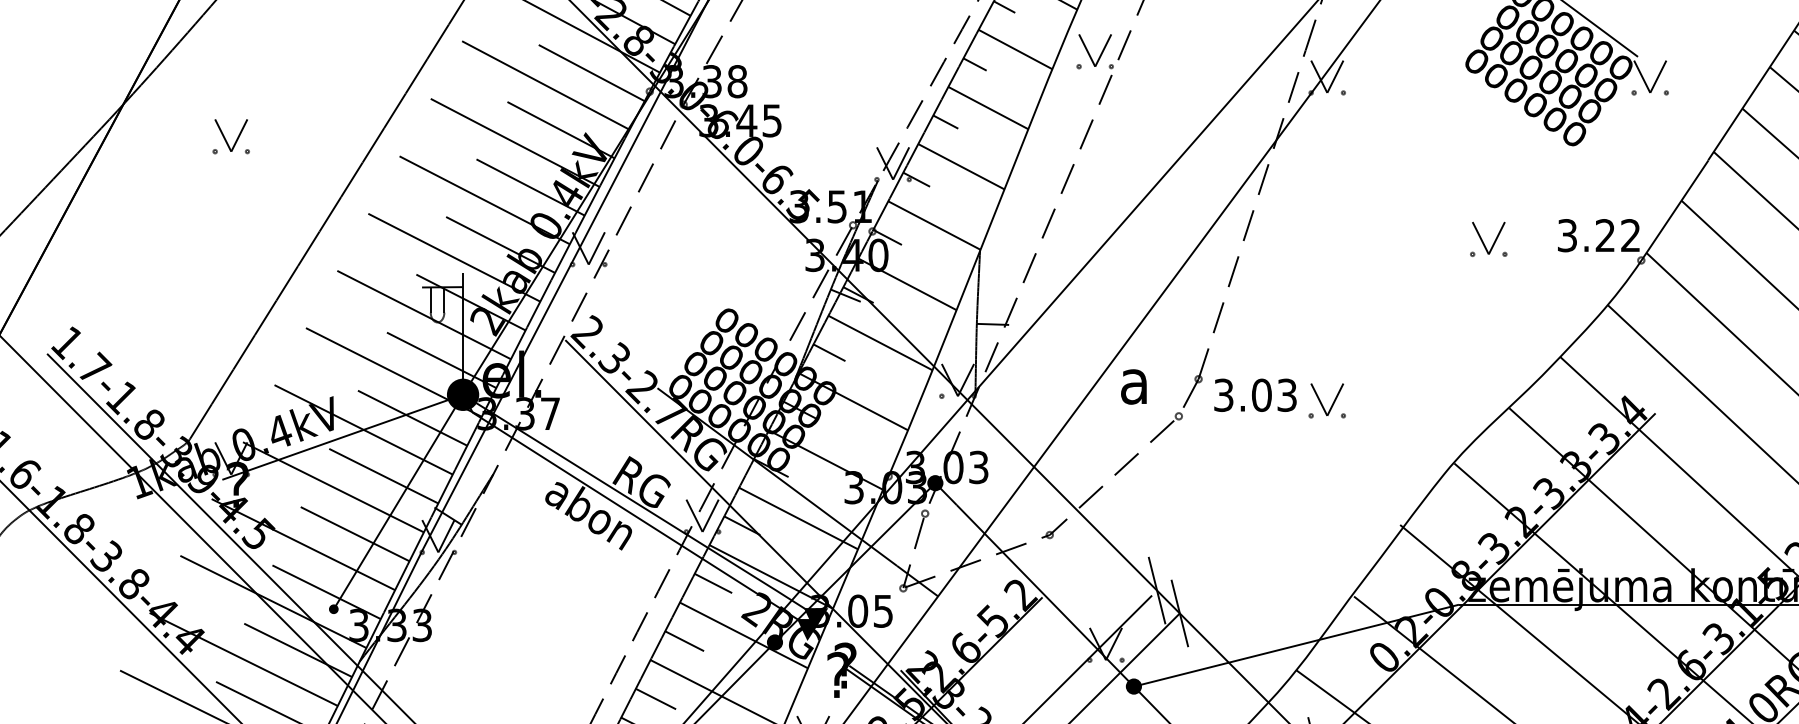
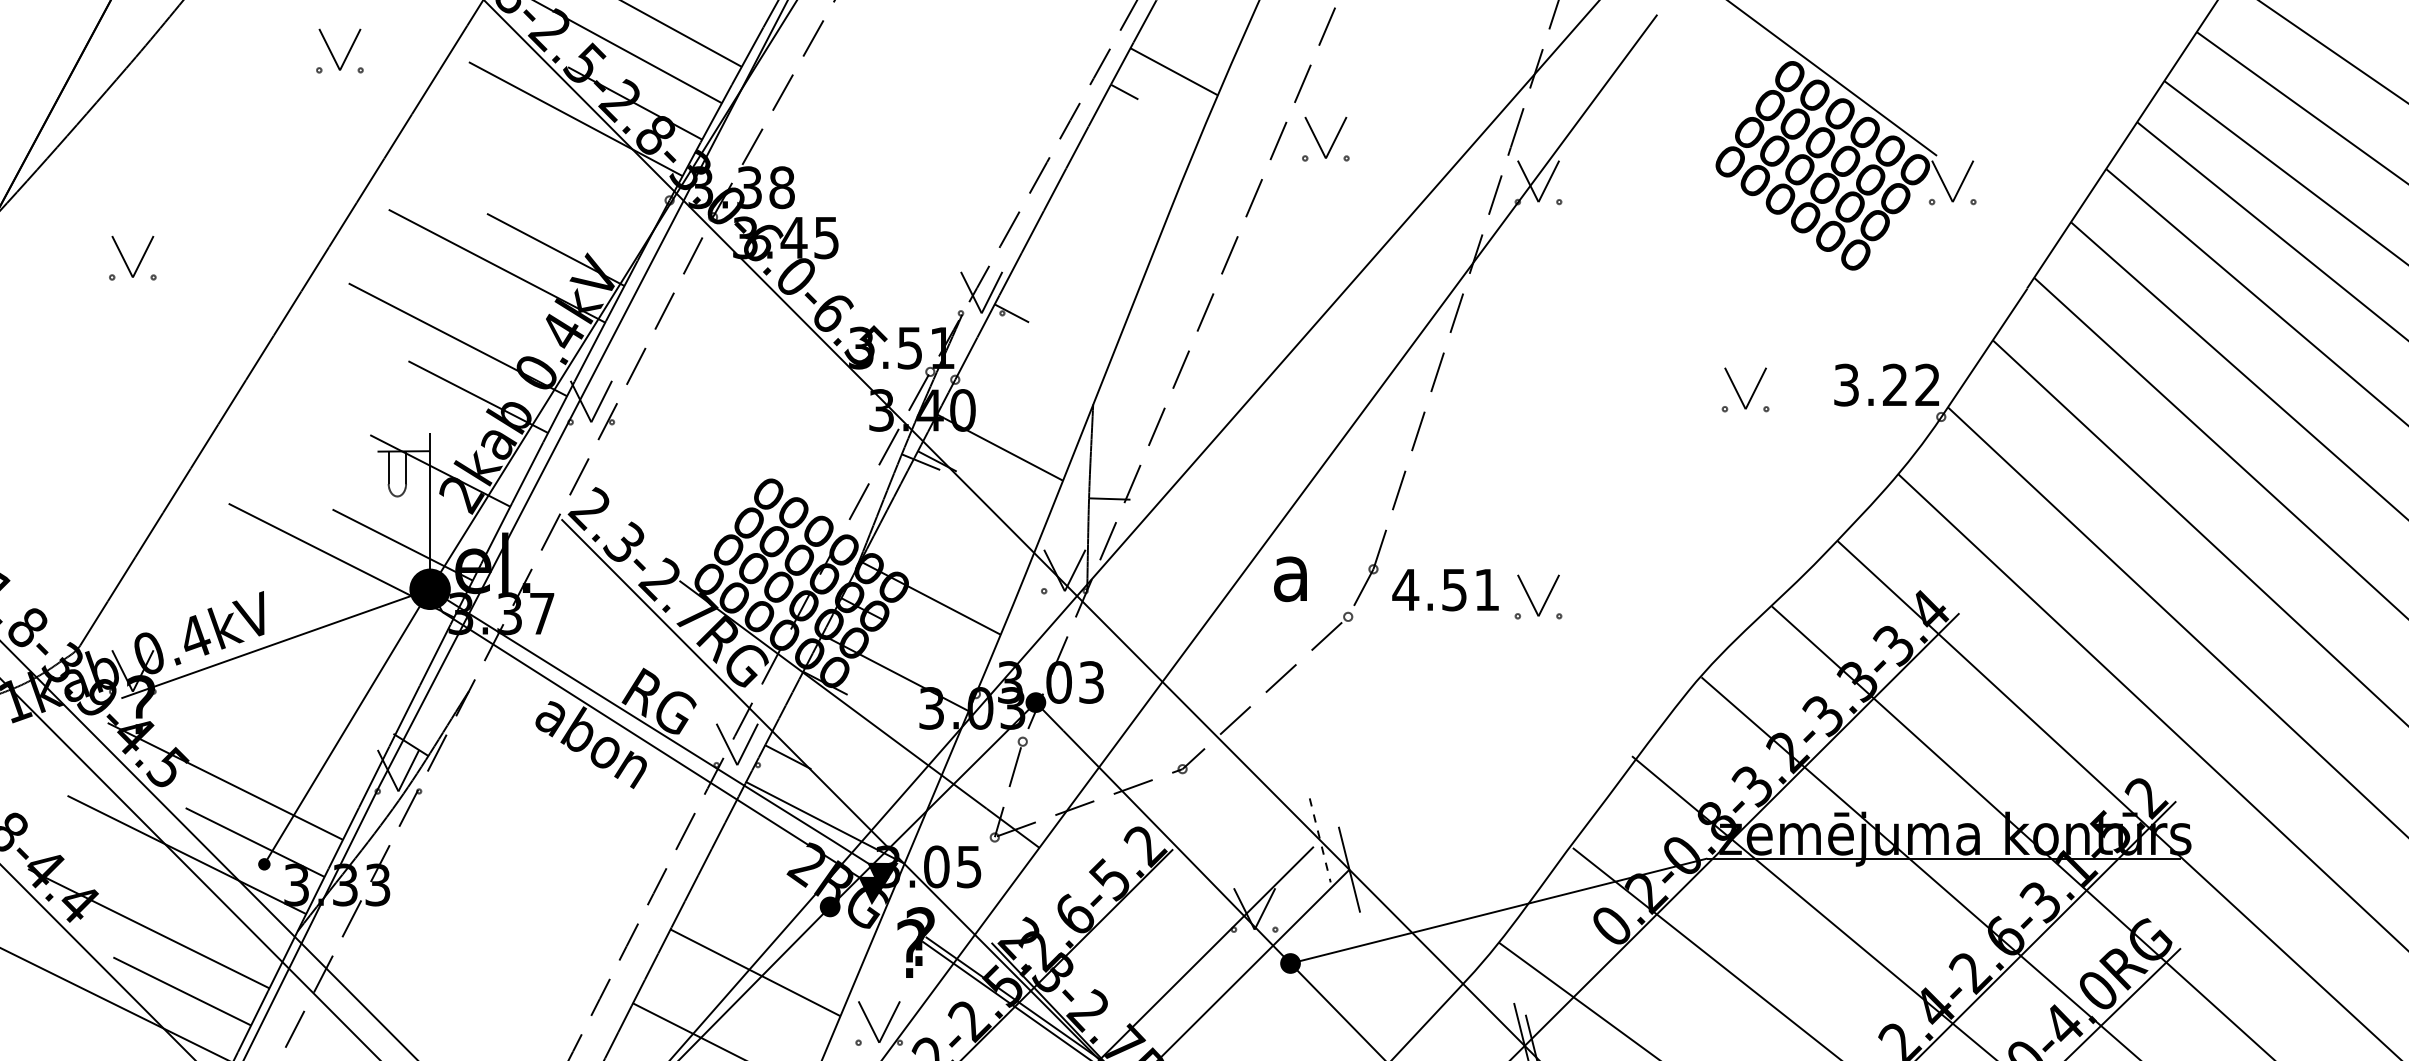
line: (1015, 49) -> (1138, 146), removed
part: (1089, 53) -> (1318, 141), moved
line: (974, 64) -> (1086, 165), removed
line: (592, 72) -> (595, 176), removed
line: (545, 85) -> (535, 192), removed
line: (988, 108) -> (1103, 221), removed
line: (945, 122) -> (1049, 239), removed
line: (961, 166) -> (1069, 296), removed
line: (530, 187) -> (516, 323), removed
line: (934, 225) -> (1034, 372), removed
line: (887, 237) -> (974, 387), removed
line: (454, 257) -> (418, 413), removed
line: (423, 314) -> (379, 486), removed
line: (880, 342) -> (965, 522), removed
line: (829, 352) -> (899, 535), removed
text: (1254, 394) -> (1445, 589), 3.03 -> 4.51
line: (412, 418) -> (365, 619), removed
line: (363, 429) -> (302, 633), removed
line: (383, 476) -> (328, 693), removed
line: (333, 486) -> (263, 707), removed
line: (797, 518) -> (859, 747), removed
line: (354, 533) -> (291, 767), removed
line: (712, 582) -> (750, 830), removed
line: (1157, 590) -> (1320, 840), solid -> dashed
line: (743, 635) -> (789, 897), removed
line: (684, 641) -> (714, 905), removed
line: (298, 649) -> (218, 916), removed
line: (655, 699) -> (677, 979), removed

